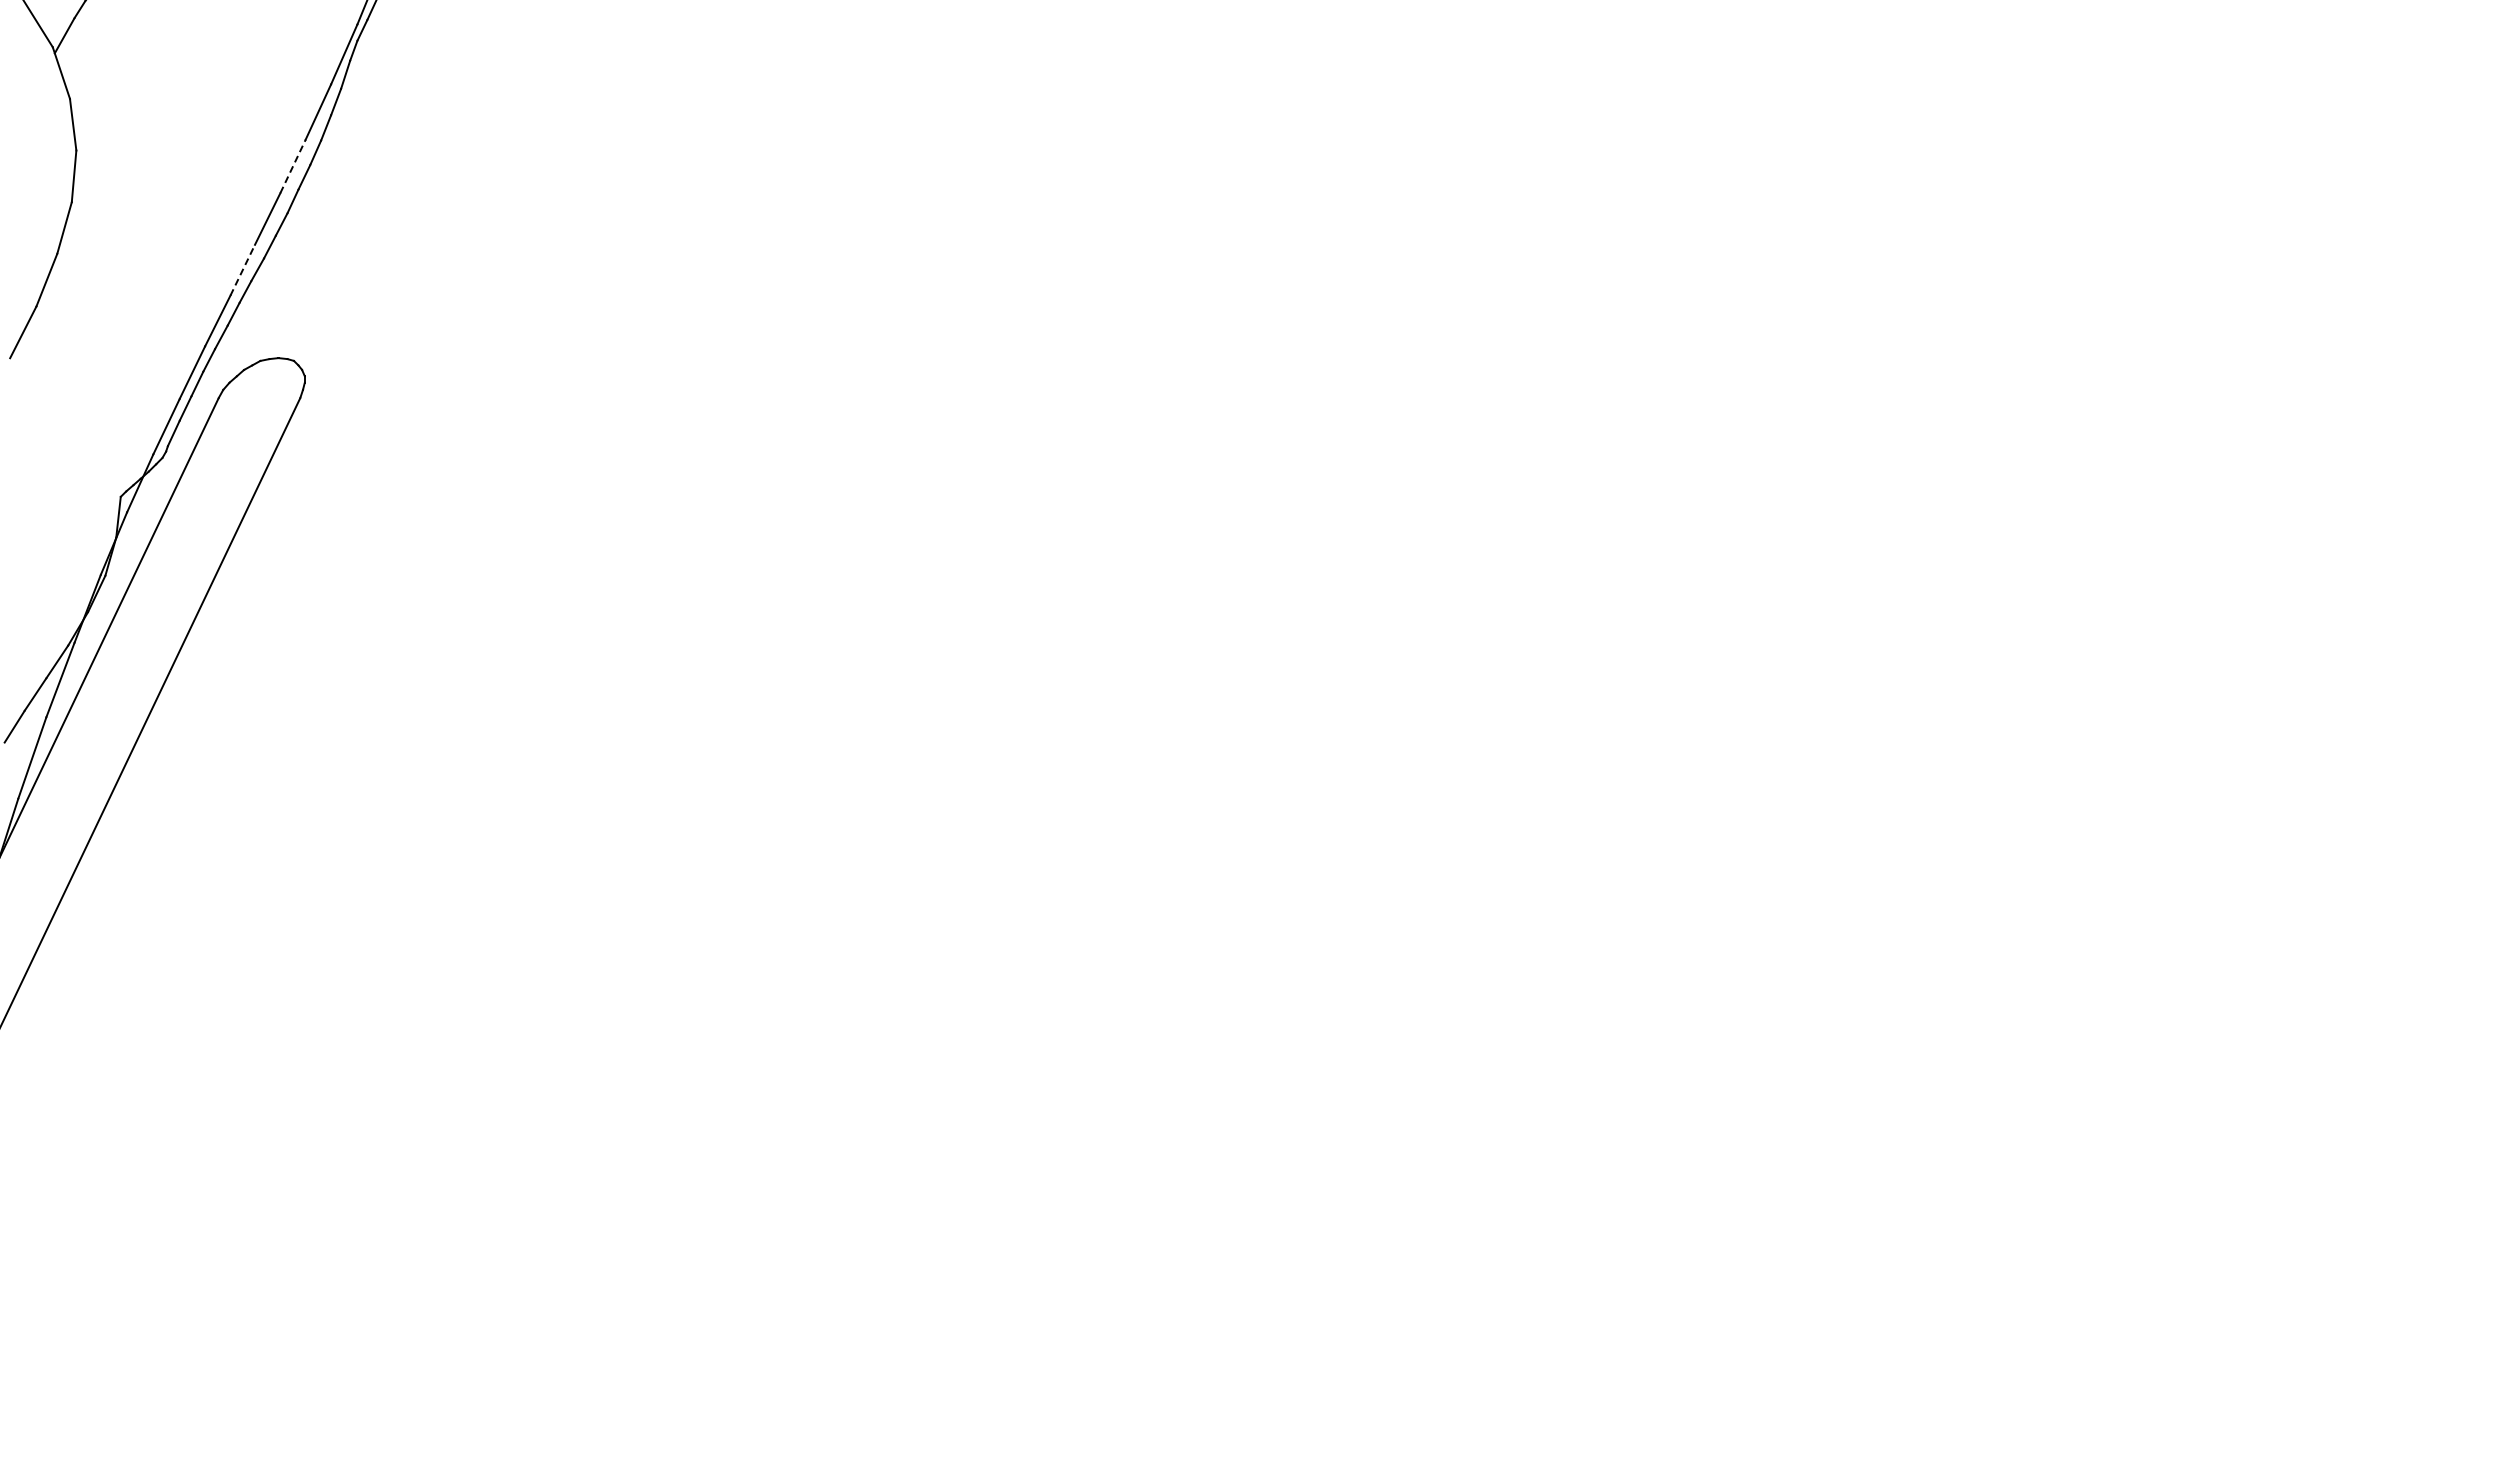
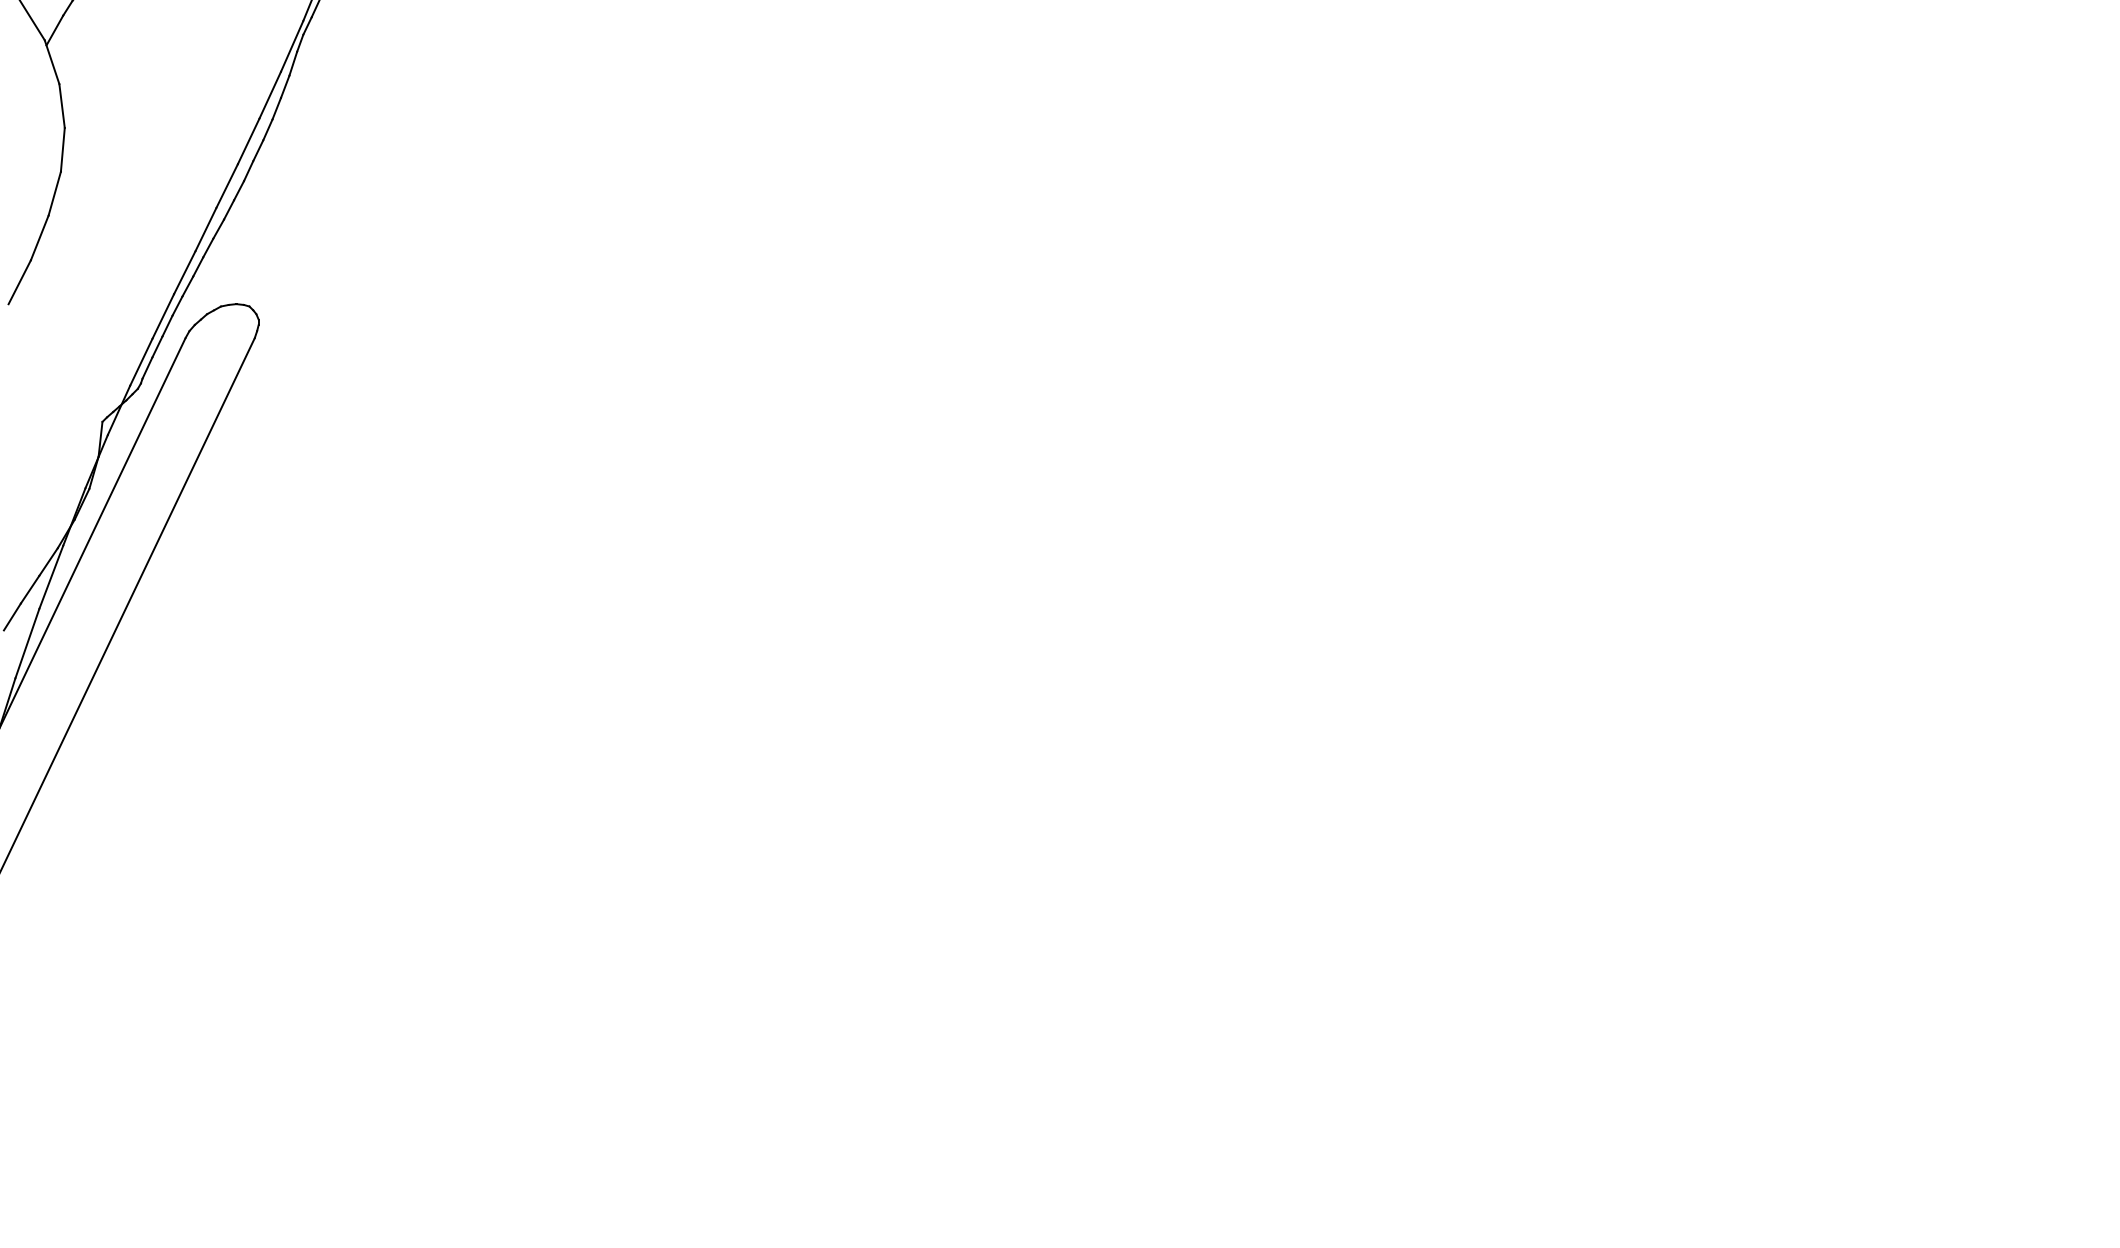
line: (293, 166) -> (249, 141), dashed -> solid
line: (242, 269) -> (205, 228), dashed -> solid

